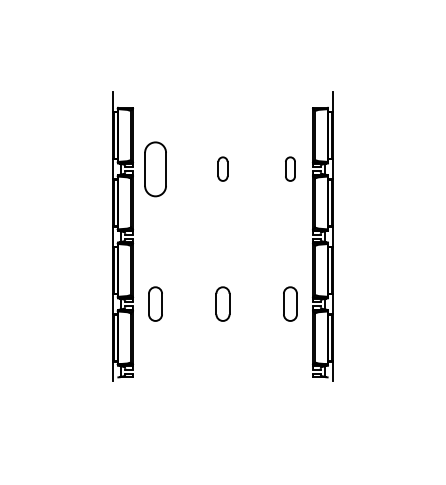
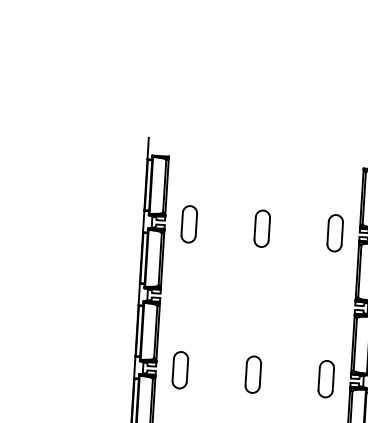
part: (155, 168) -> (189, 223), size x0.62
part: (222, 168) -> (261, 227), size x1.43
part: (290, 168) -> (335, 232), size x1.43

